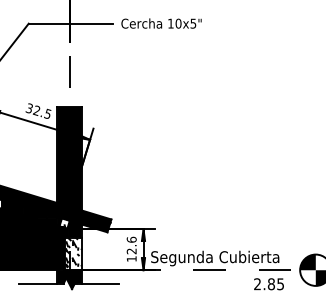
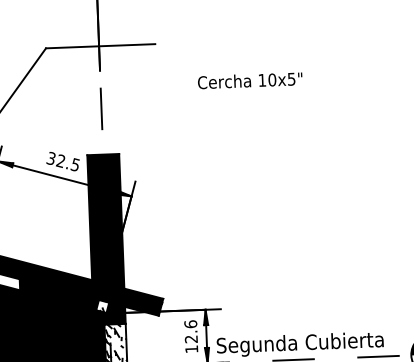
text: (161, 23) -> (250, 80), moved

